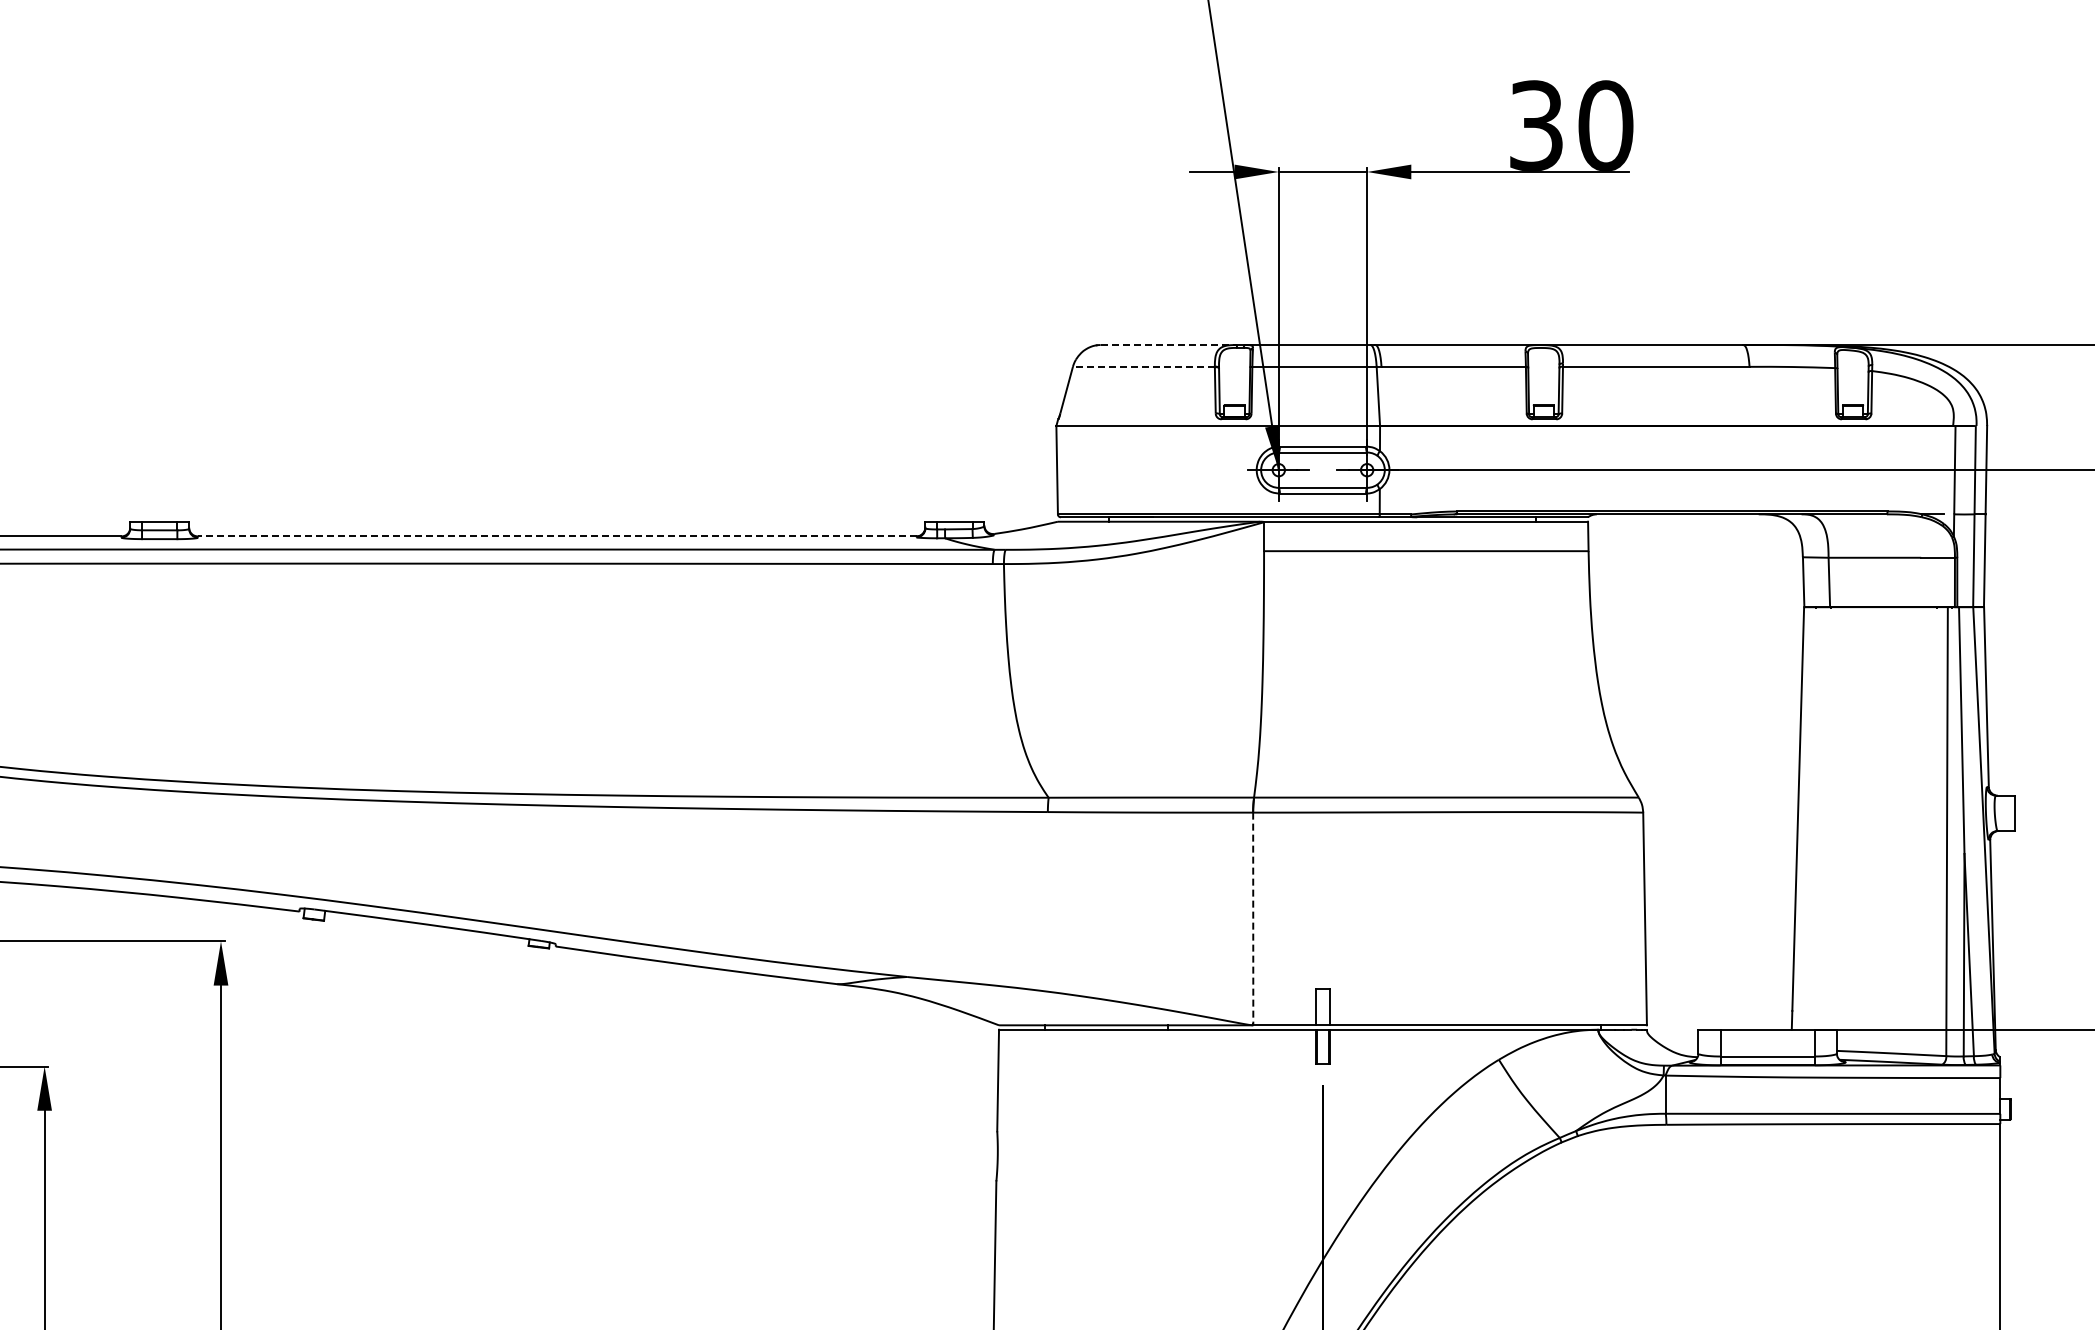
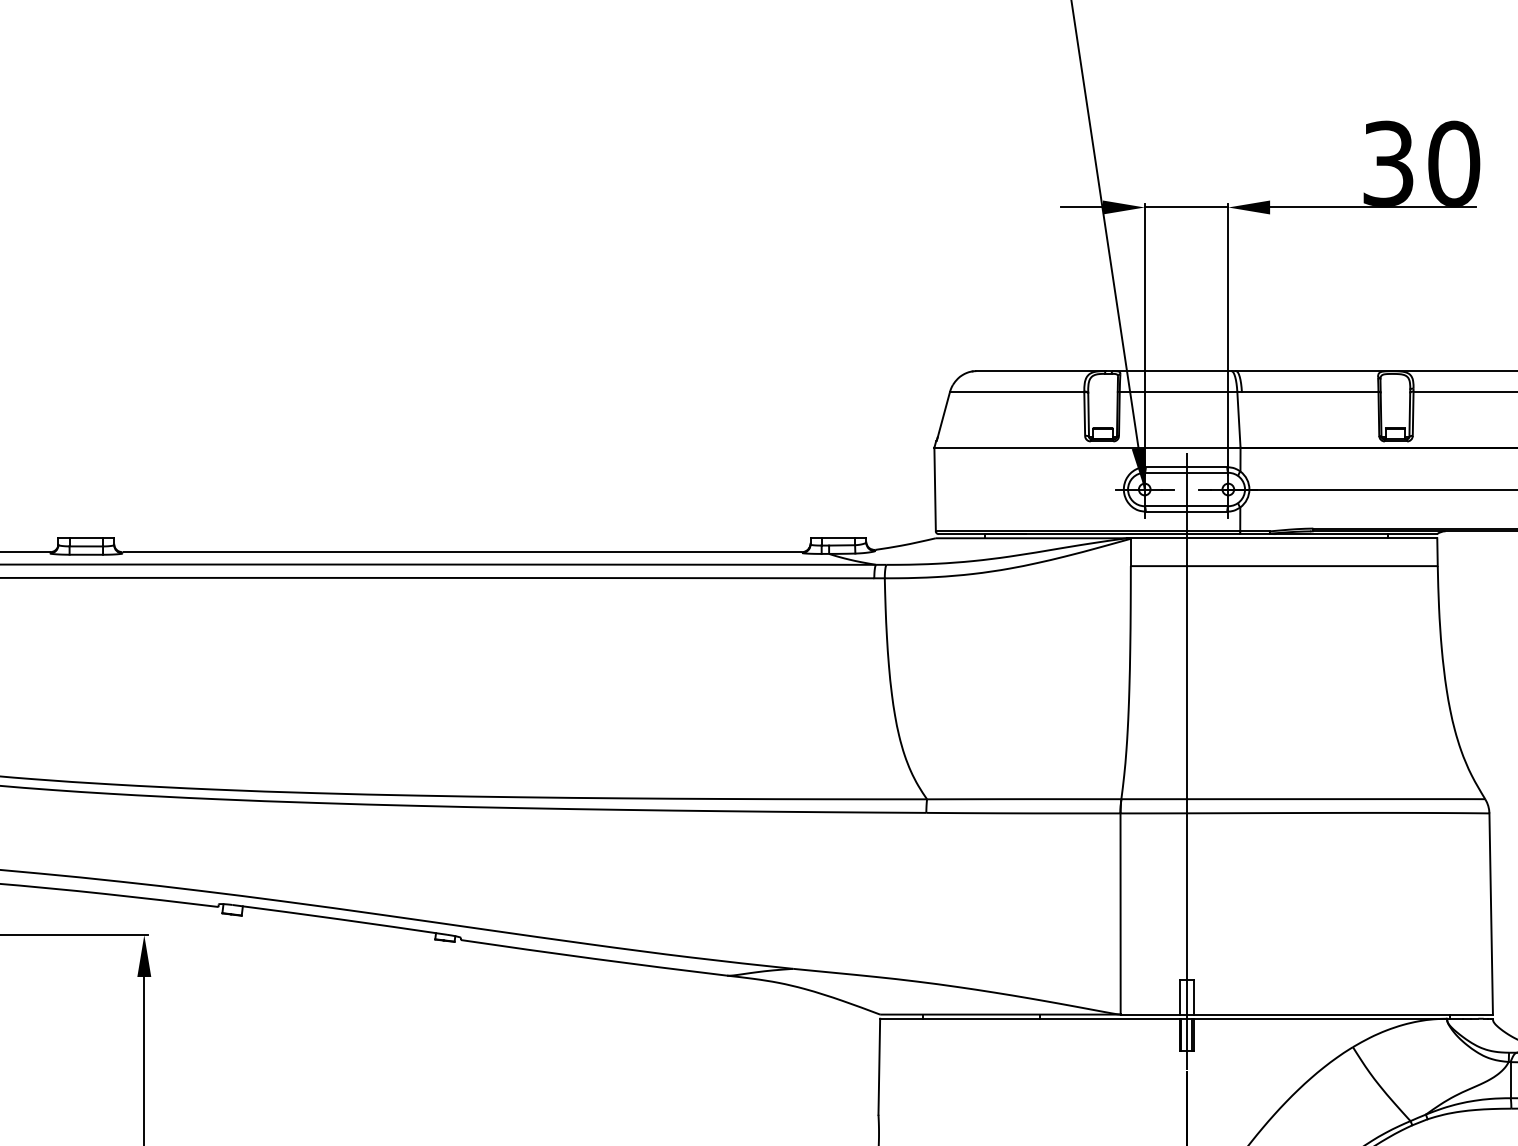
line: (1169, 345) -> (1041, 371), dashed -> solid
line: (1143, 366) -> (1016, 391), dashed -> solid
line: (557, 536) -> (462, 552), dashed -> solid
line: (1322, 757) -> (1186, 761), added
line: (1253, 918) -> (1120, 913), dashed -> solid

